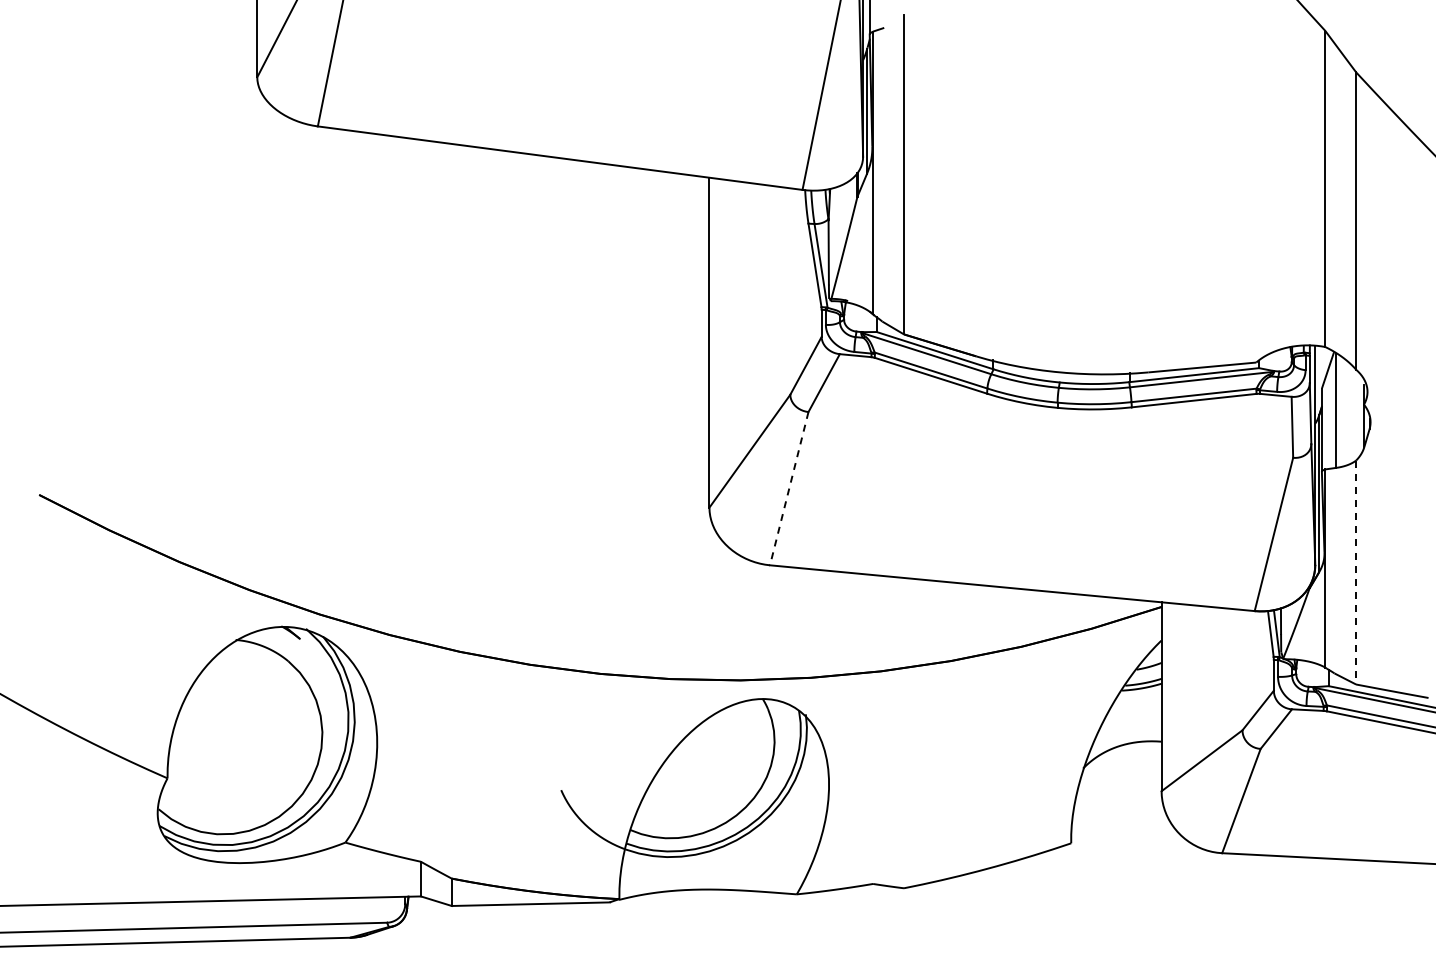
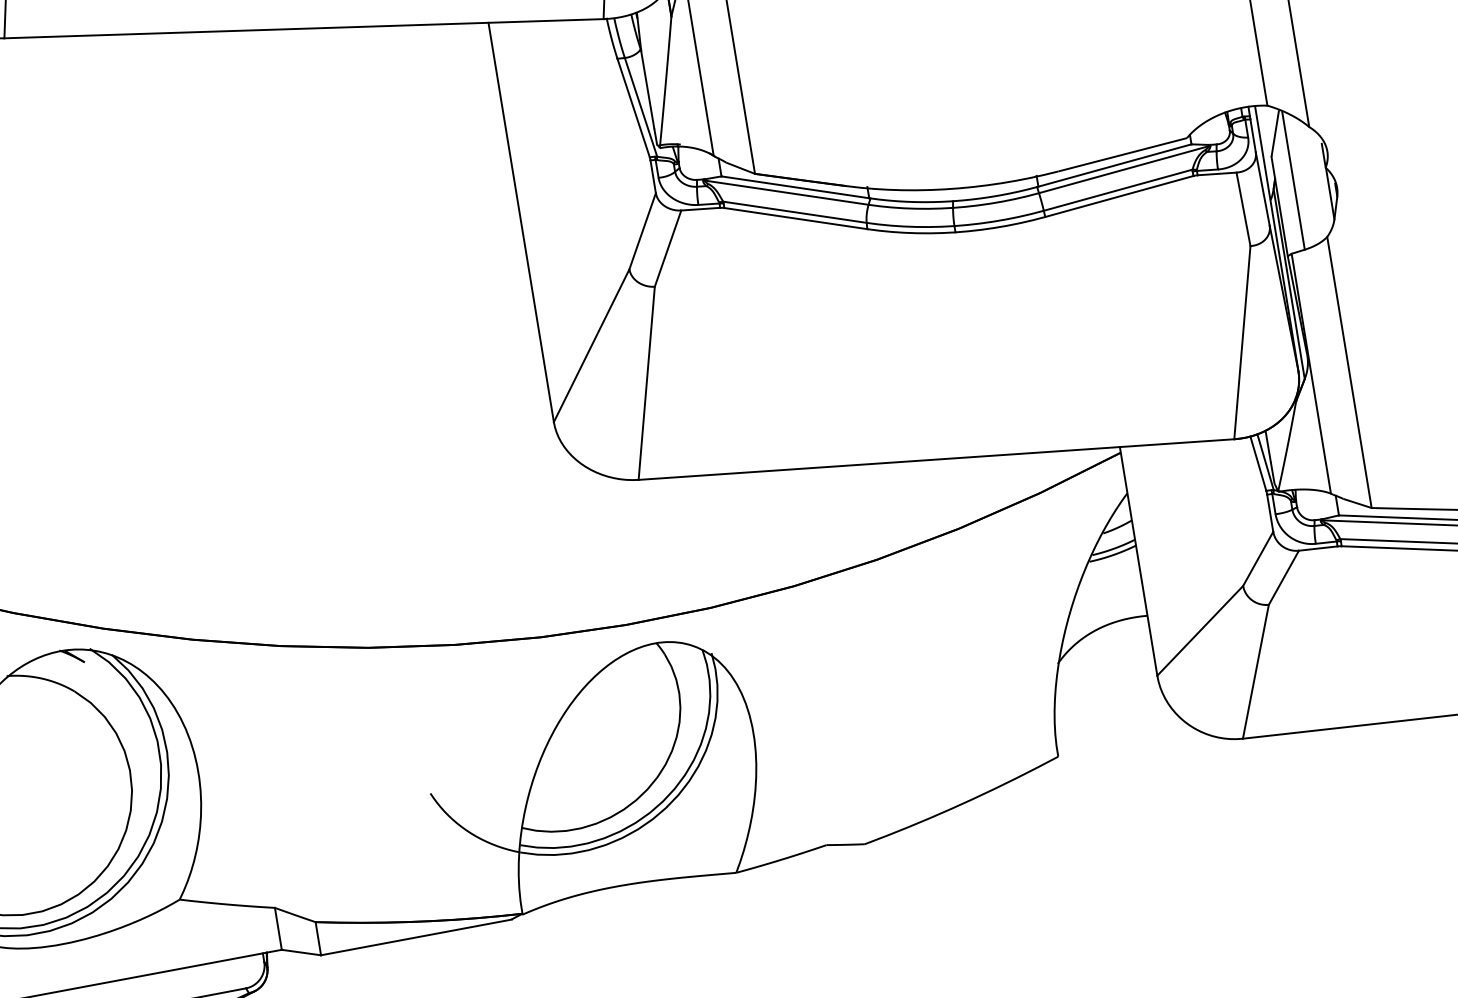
line: (789, 489) -> (647, 384), dashed -> solid
line: (1356, 572) -> (1349, 372), dashed -> solid

